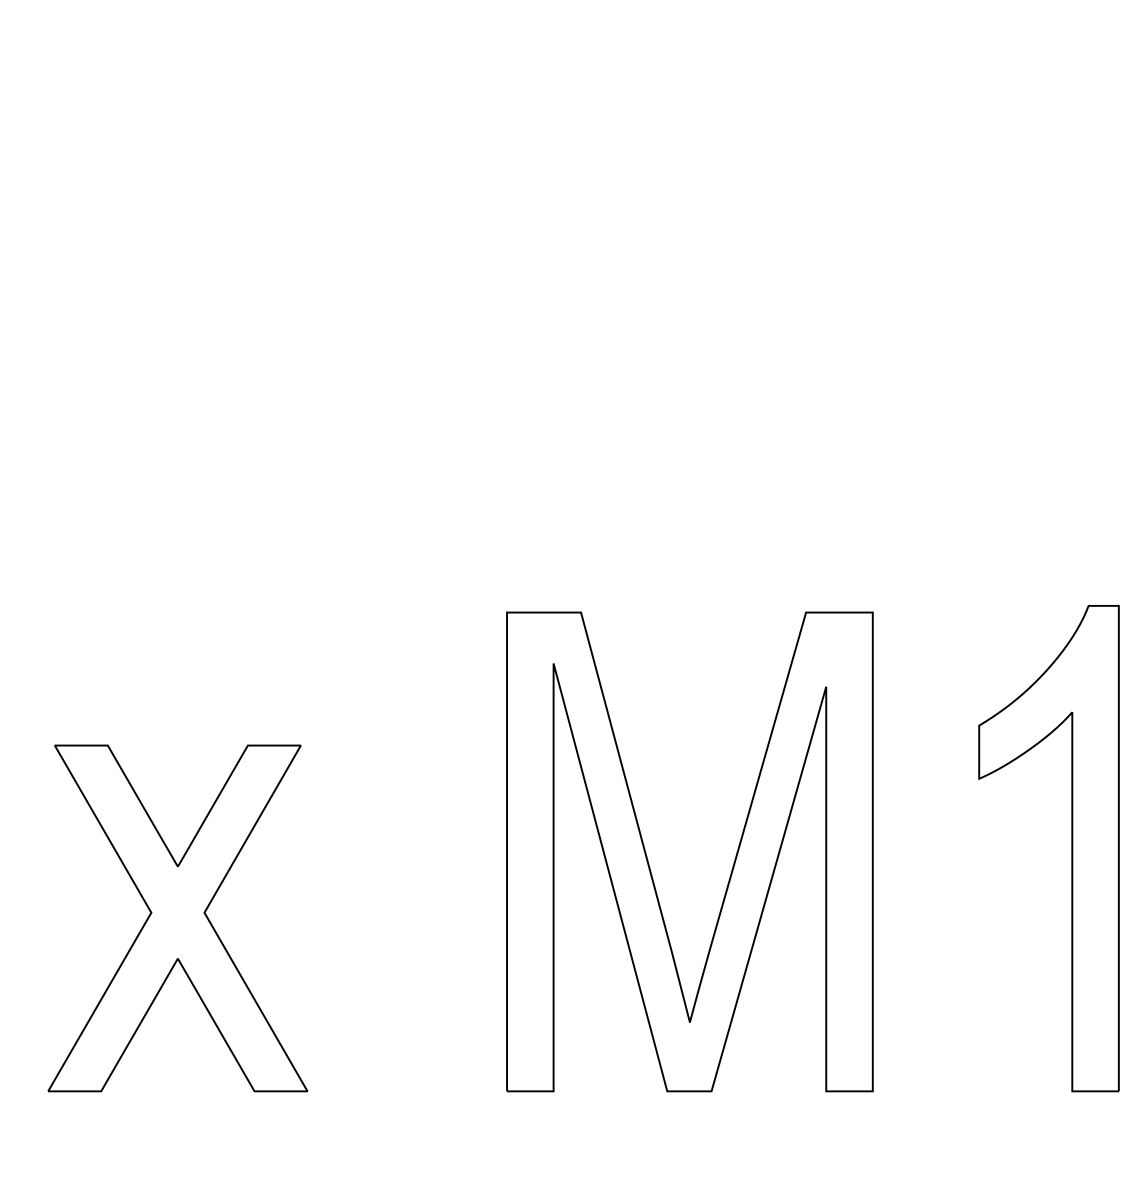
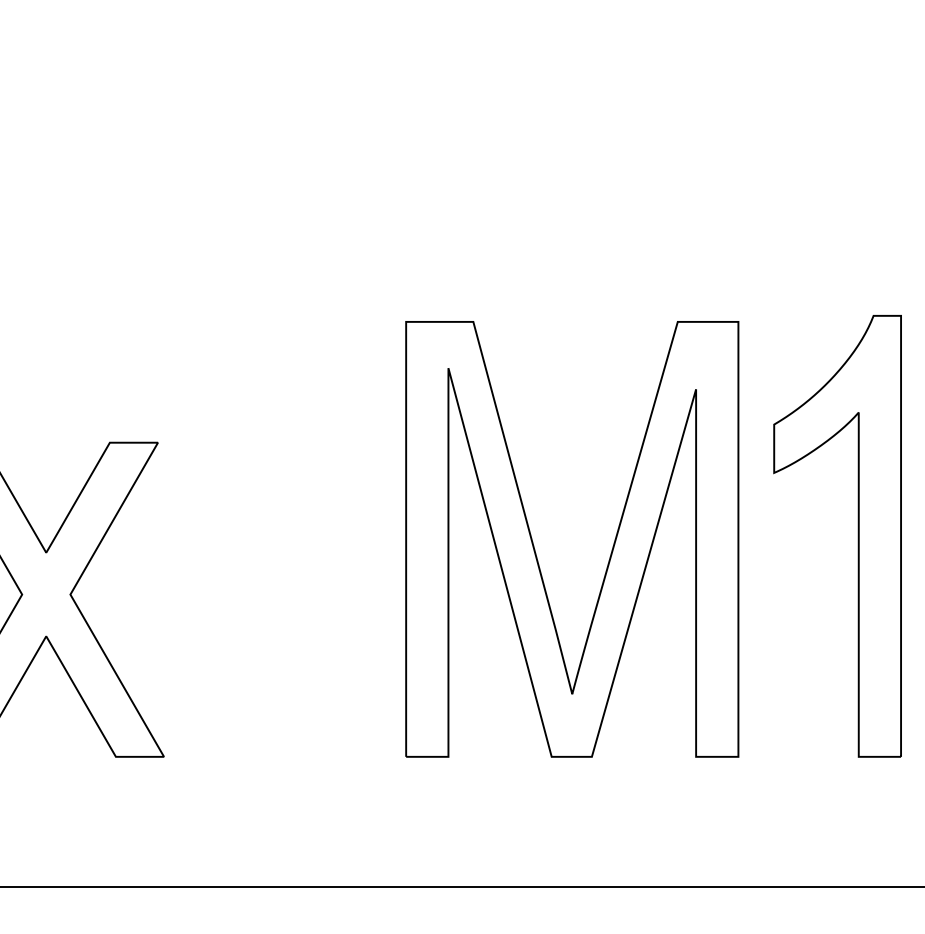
part: (649, 863) -> (535, 549), moved

